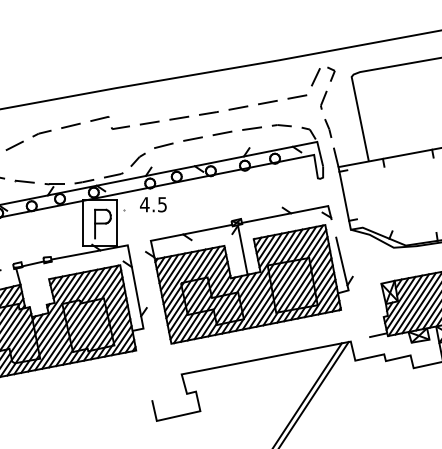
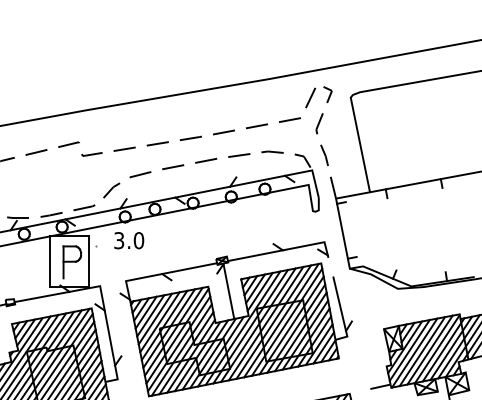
text: (153, 204) -> (128, 240), 4.5 -> 3.0

